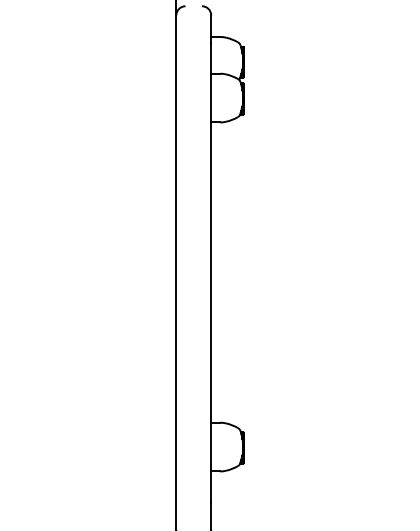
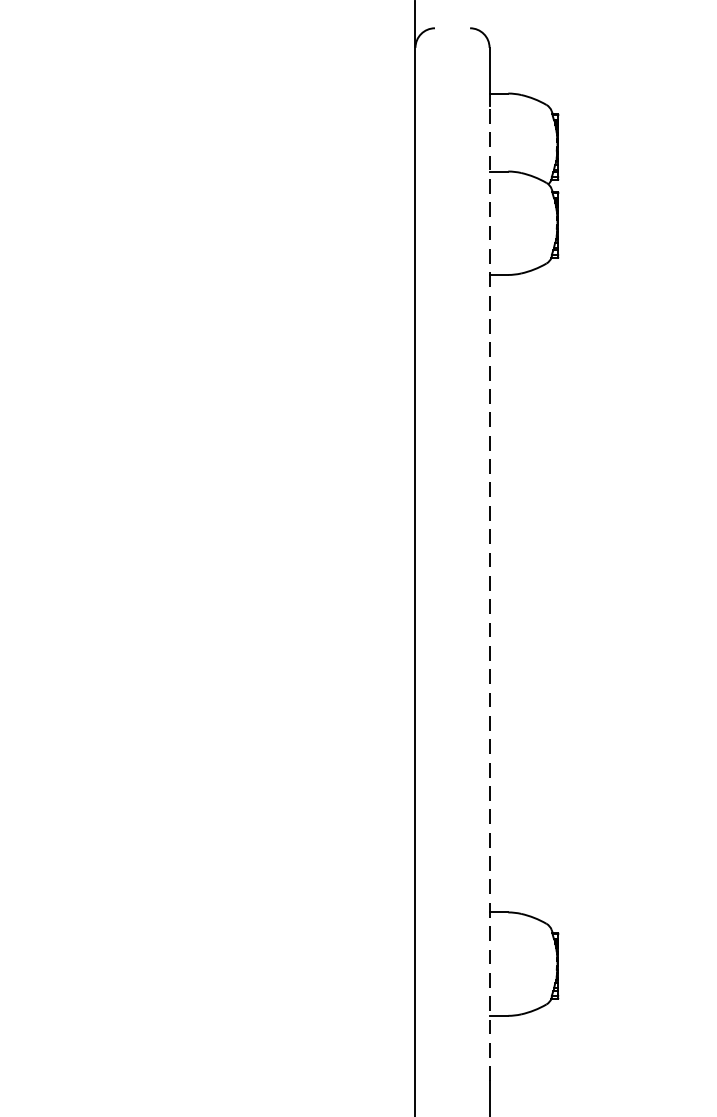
line: (211, 272) -> (490, 593), solid -> dashed

